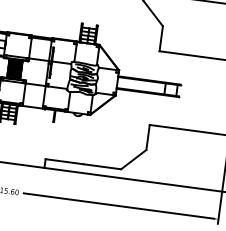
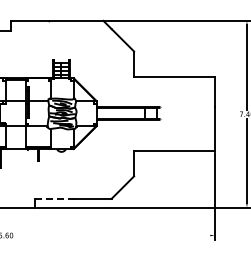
line: (65, 161) -> (55, 198), solid -> dashed
line: (119, 206) -> (114, 235), removed

